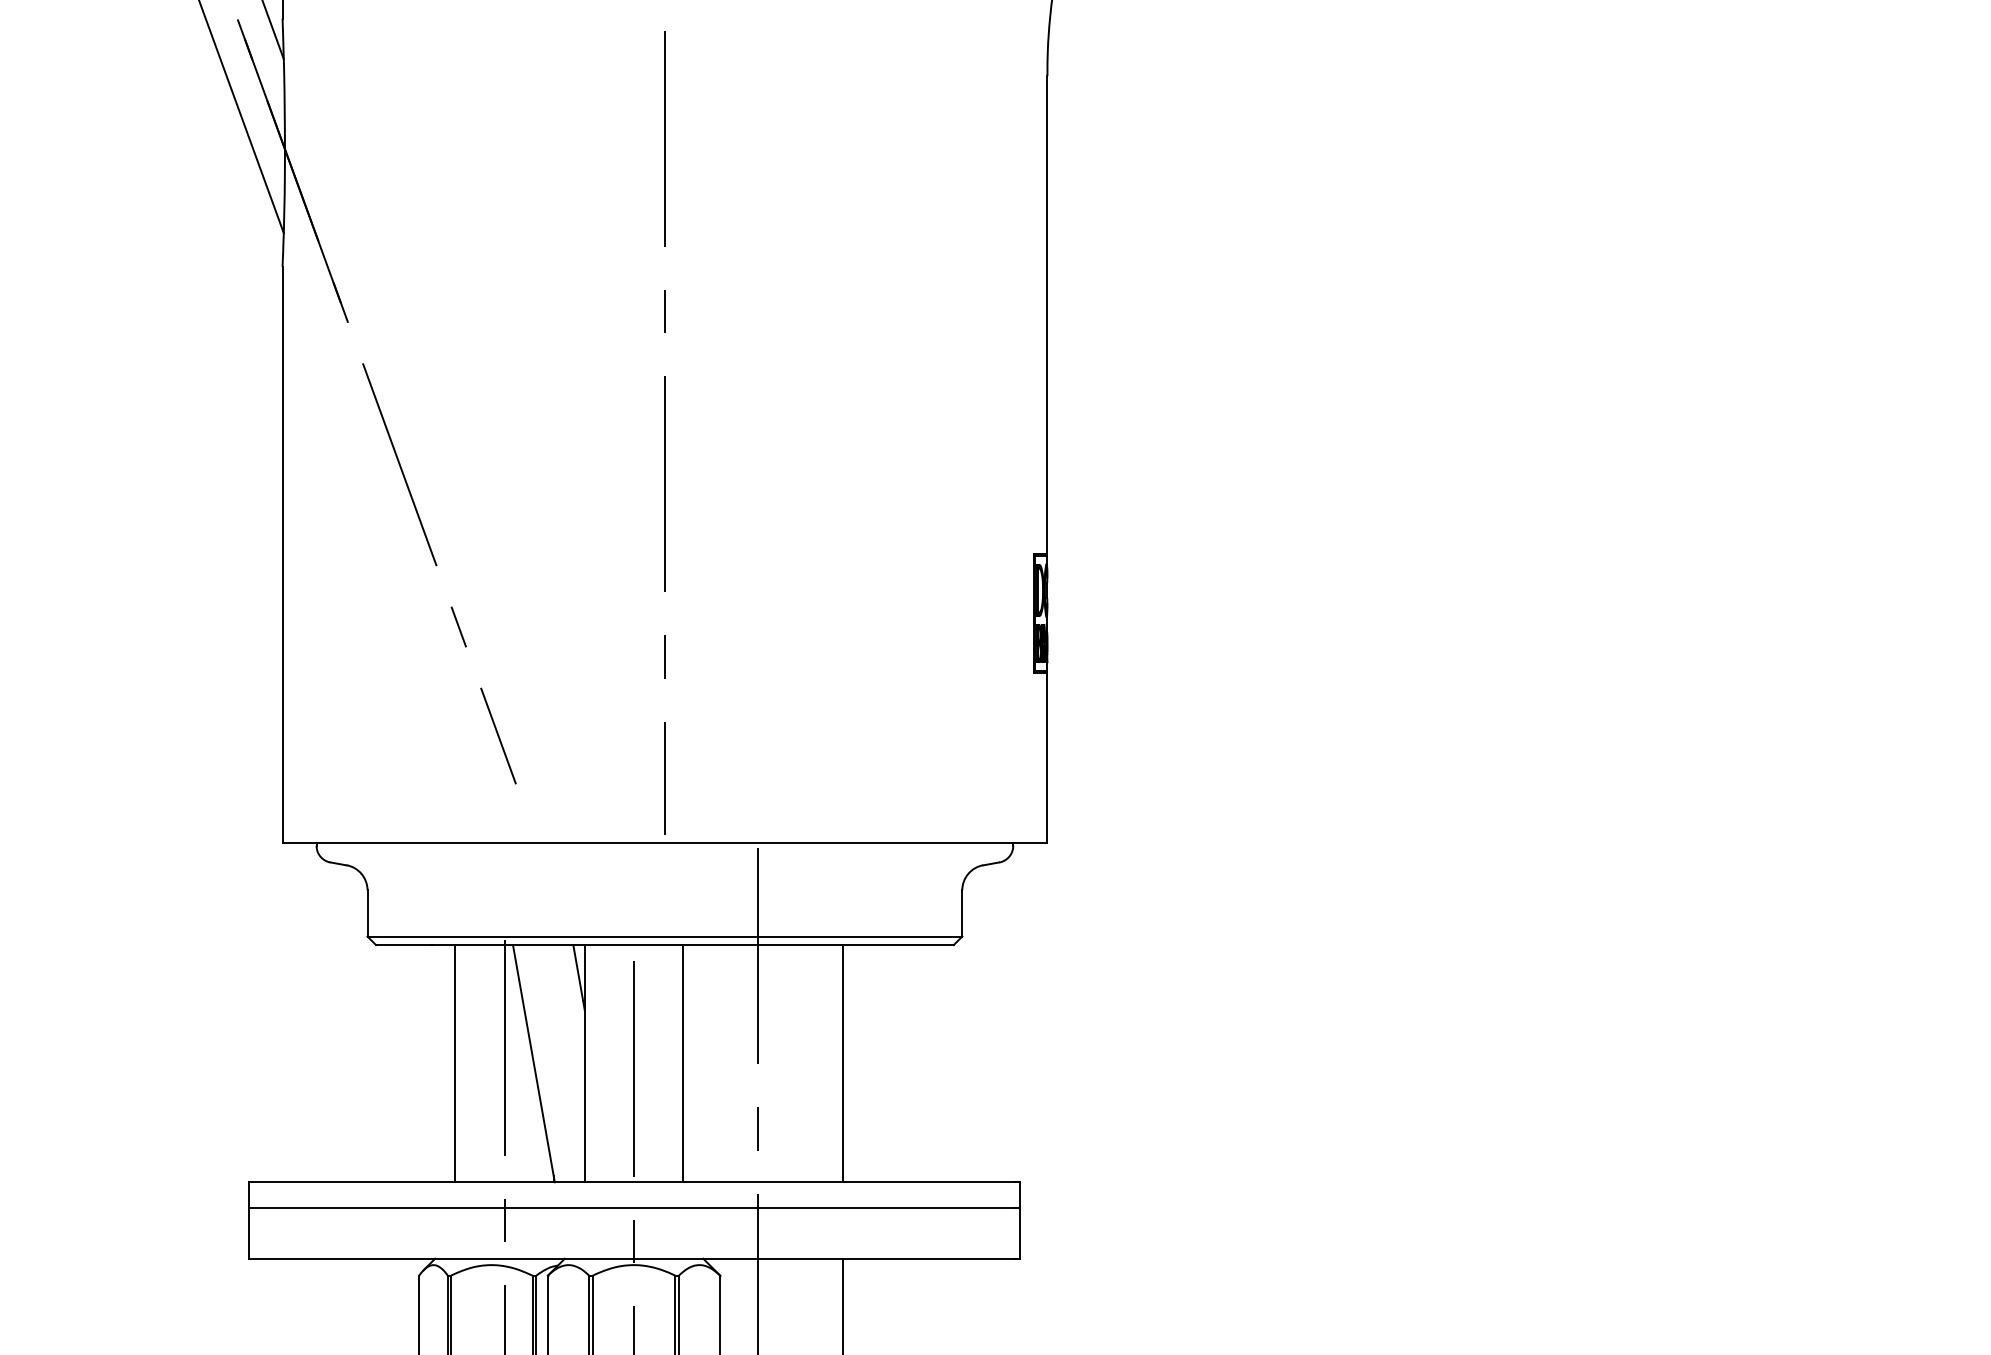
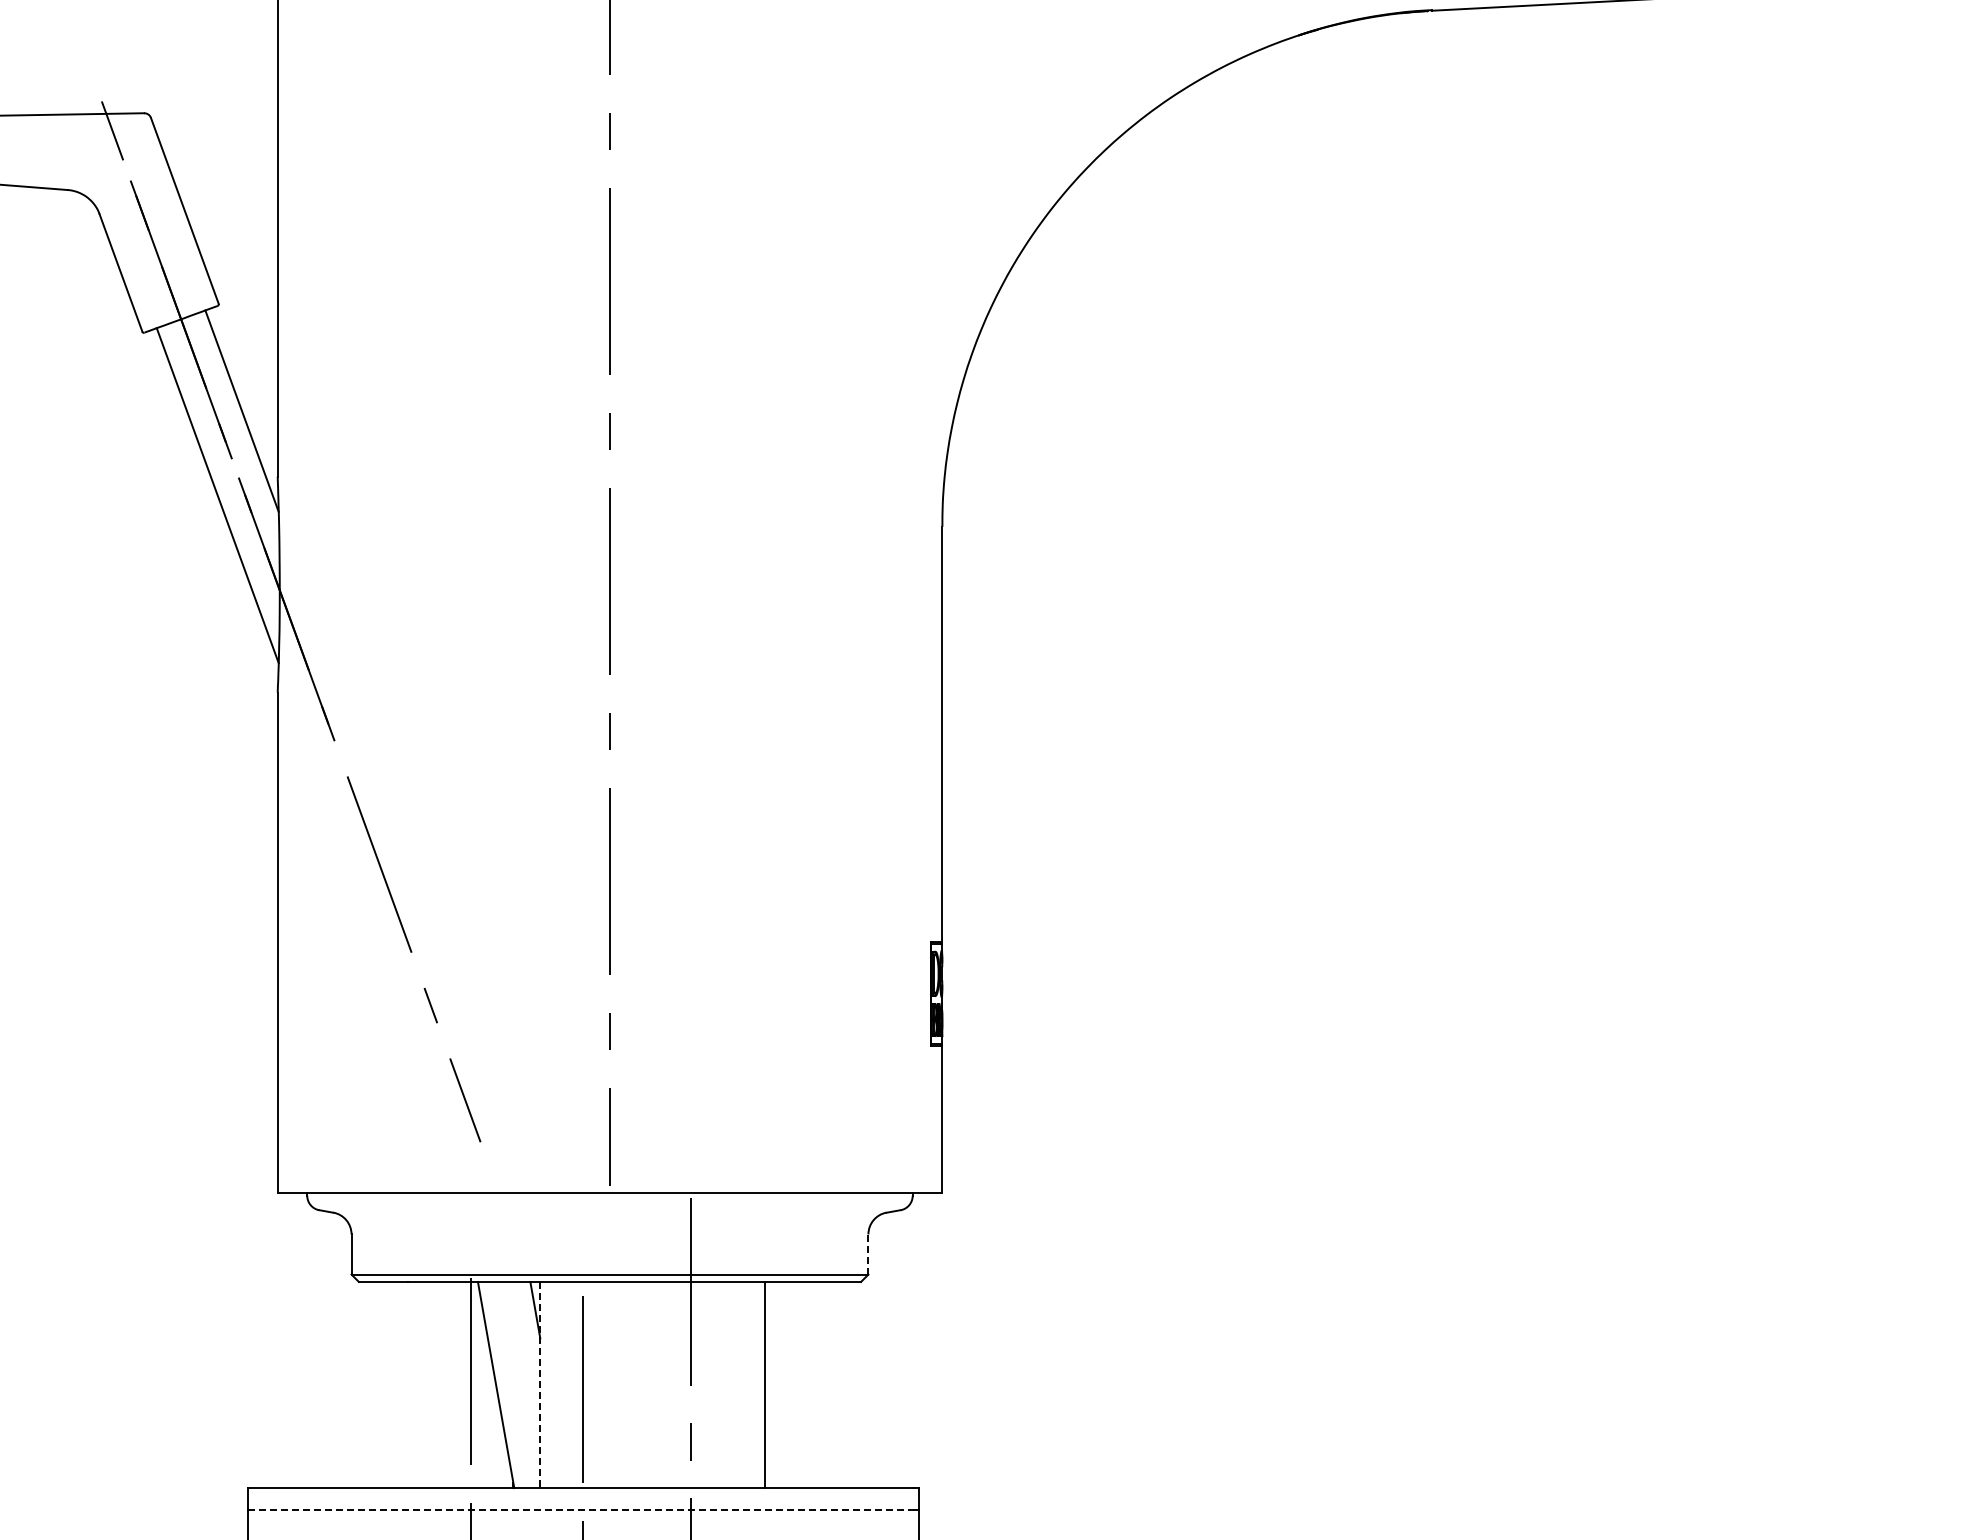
line: (962, 913) -> (868, 1254), solid -> dashed
line: (454, 1063) -> (427, 1384), removed
line: (682, 1063) -> (625, 1384), removed
line: (584, 1064) -> (540, 1385), solid -> dashed
line: (632, 1208) -> (581, 1510), solid -> dashed

